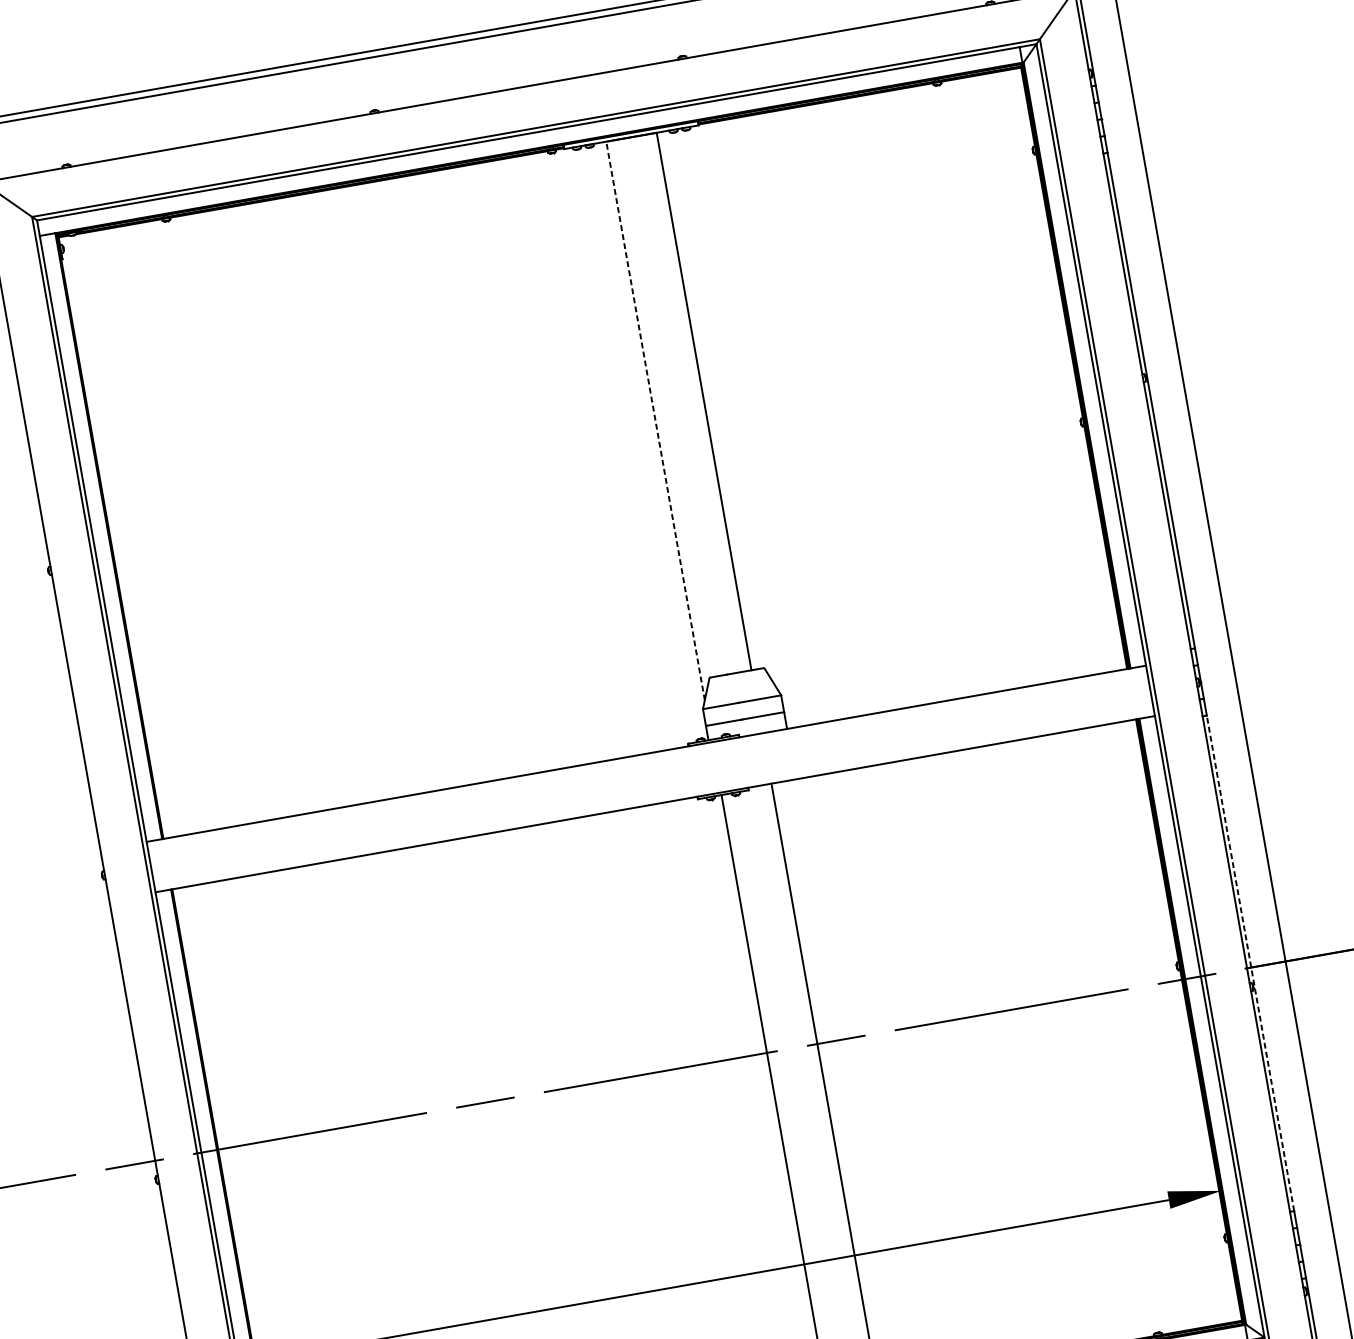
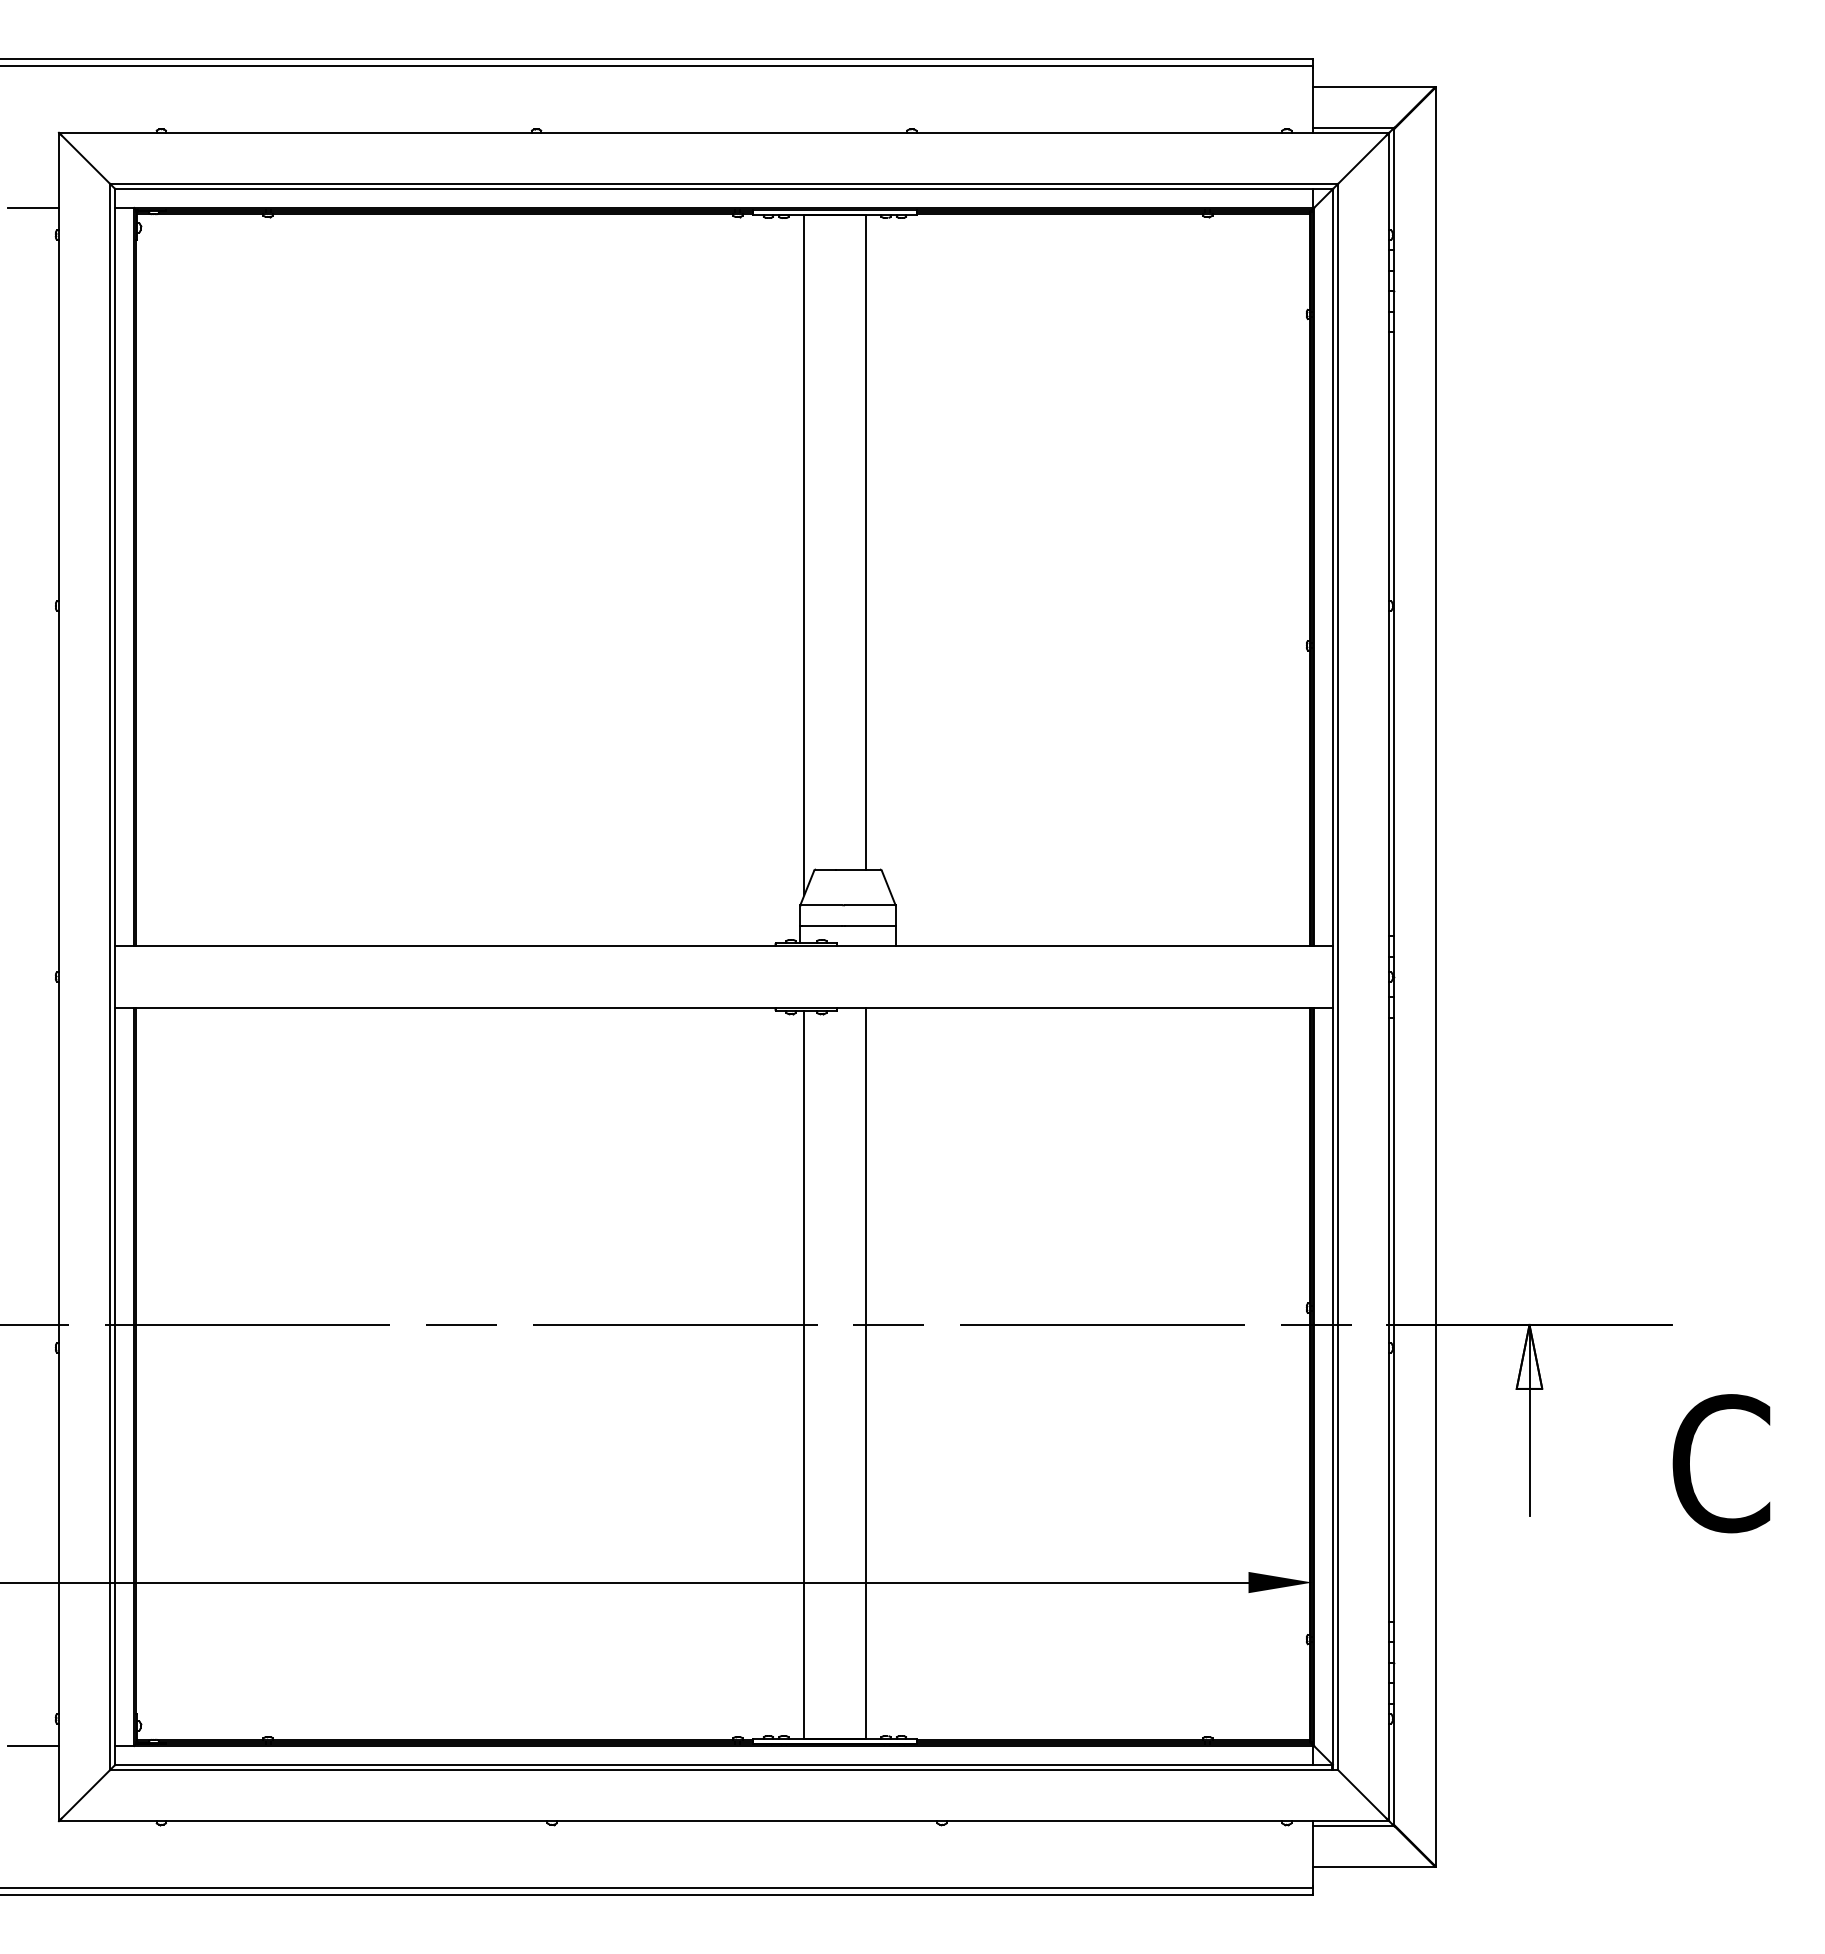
line: (655, 420) -> (804, 554), dashed -> solid
line: (1250, 963) -> (1394, 1319), dashed -> solid

